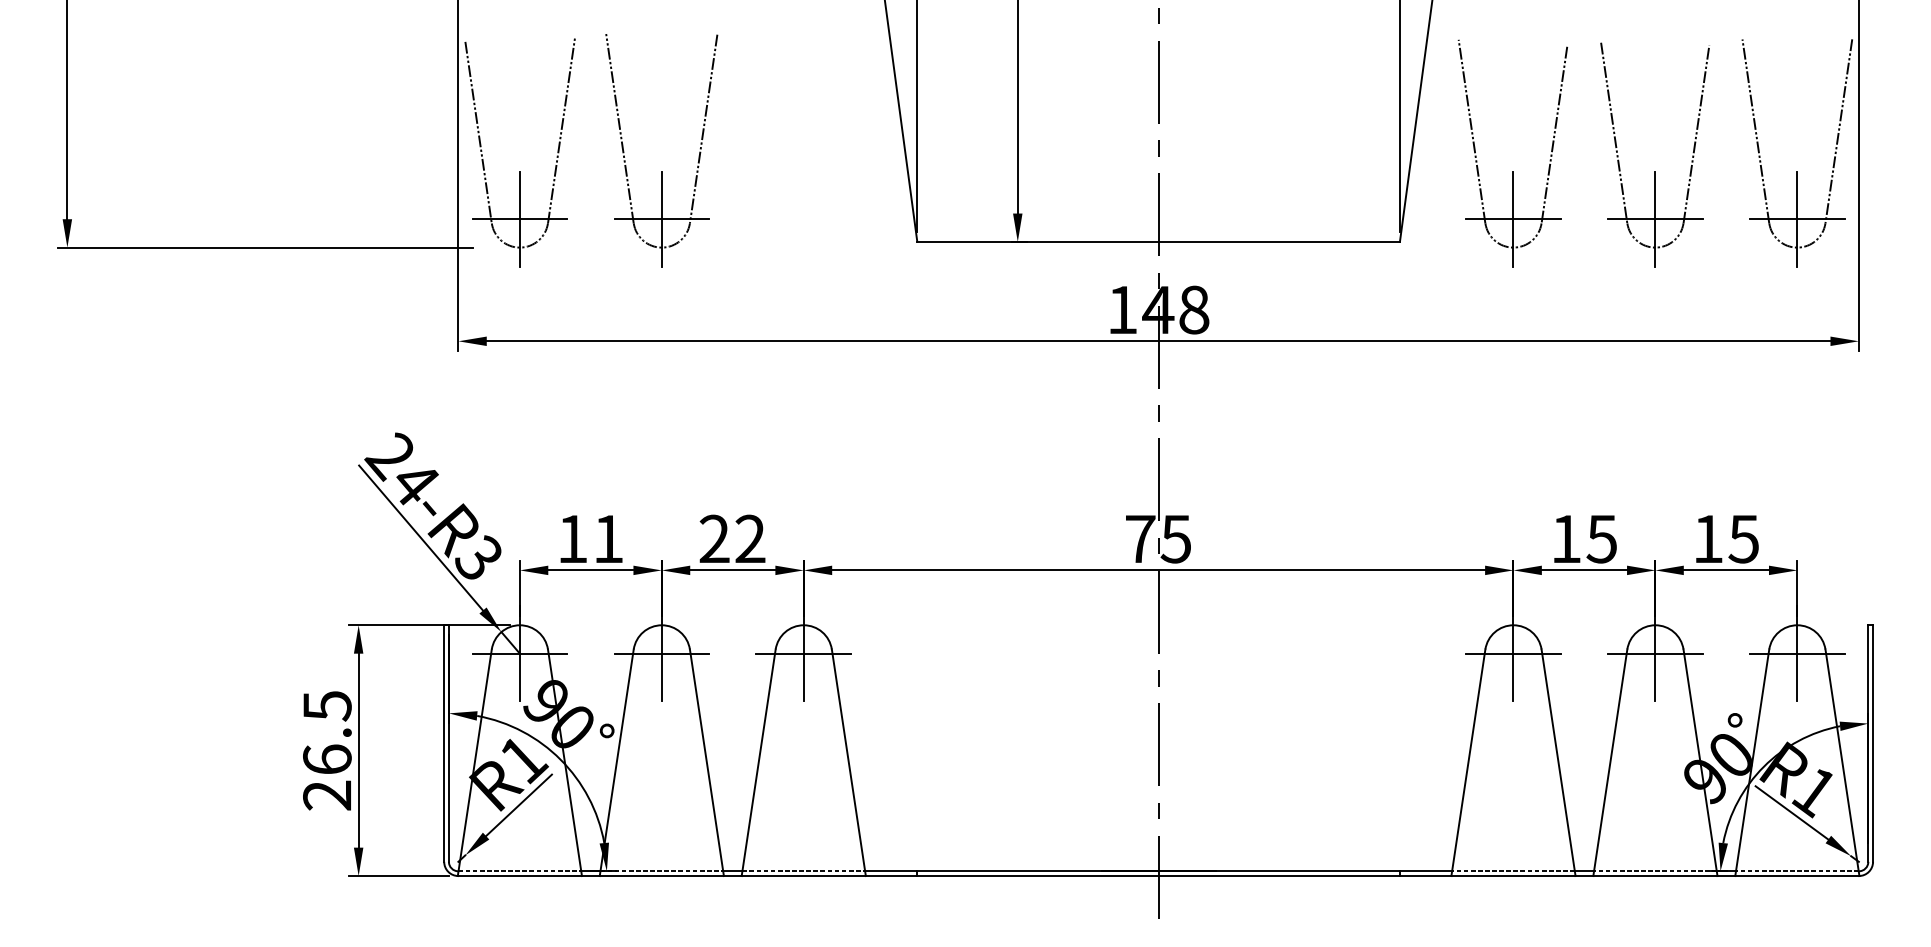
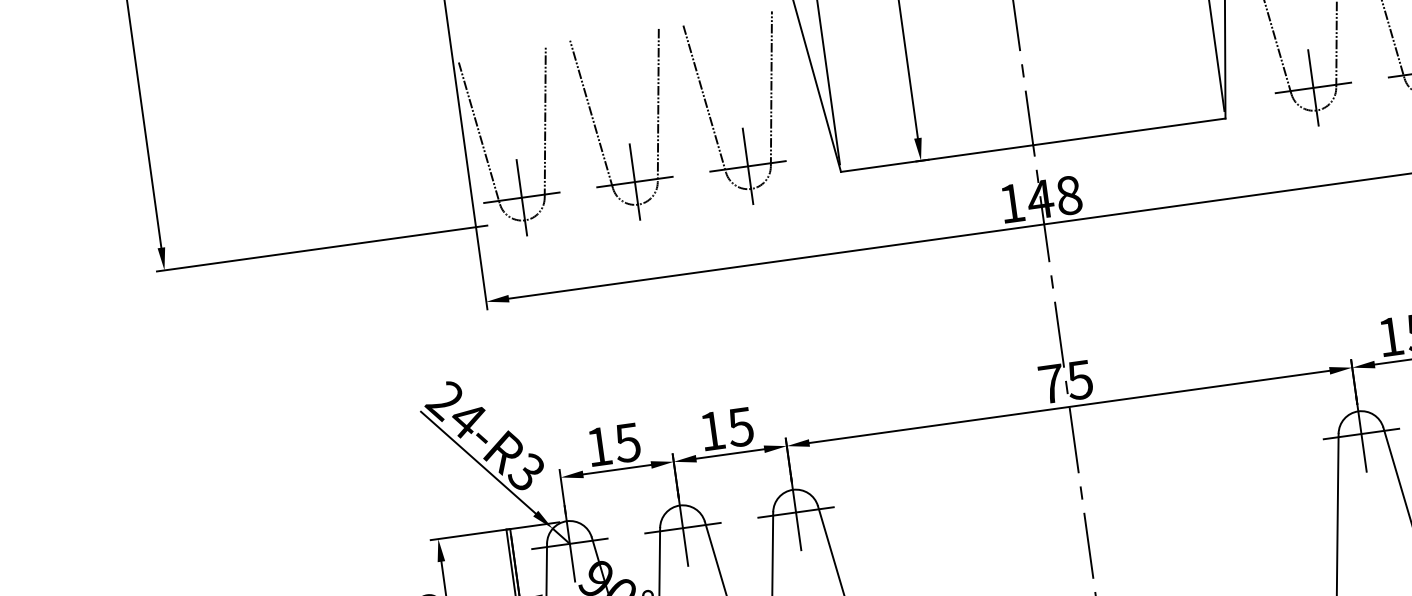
part: (803, 171) -> (742, 128), added
text: (732, 538) -> (726, 428), 22 -> 15
text: (607, 539) -> (627, 443), 11 -> 15

